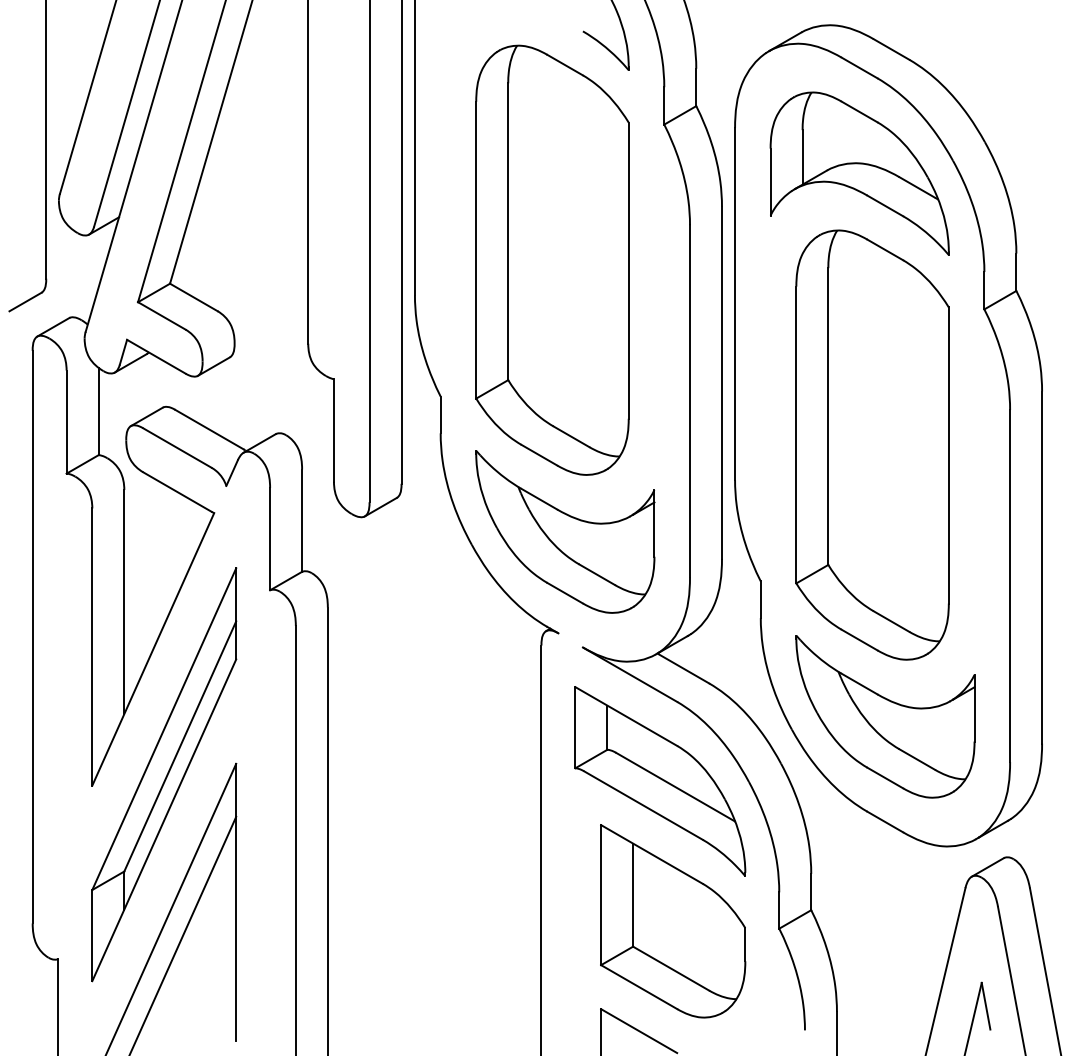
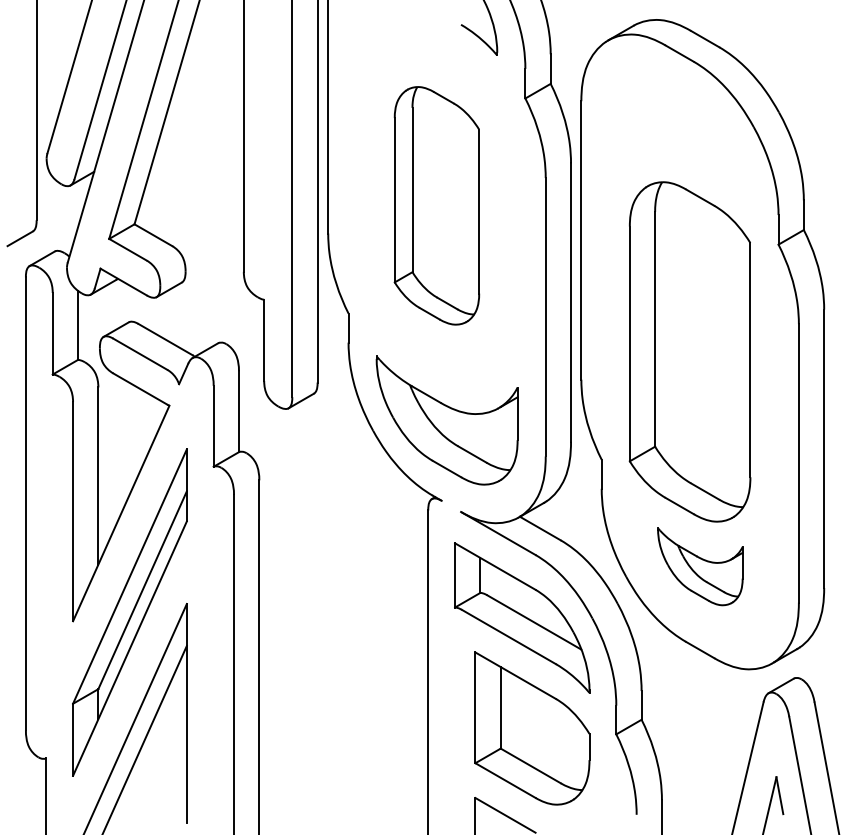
part: (859, 173) -> (679, 137), removed
part: (551, 259) -> (436, 205), size x0.7
part: (885, 716) -> (700, 566), size x0.6

